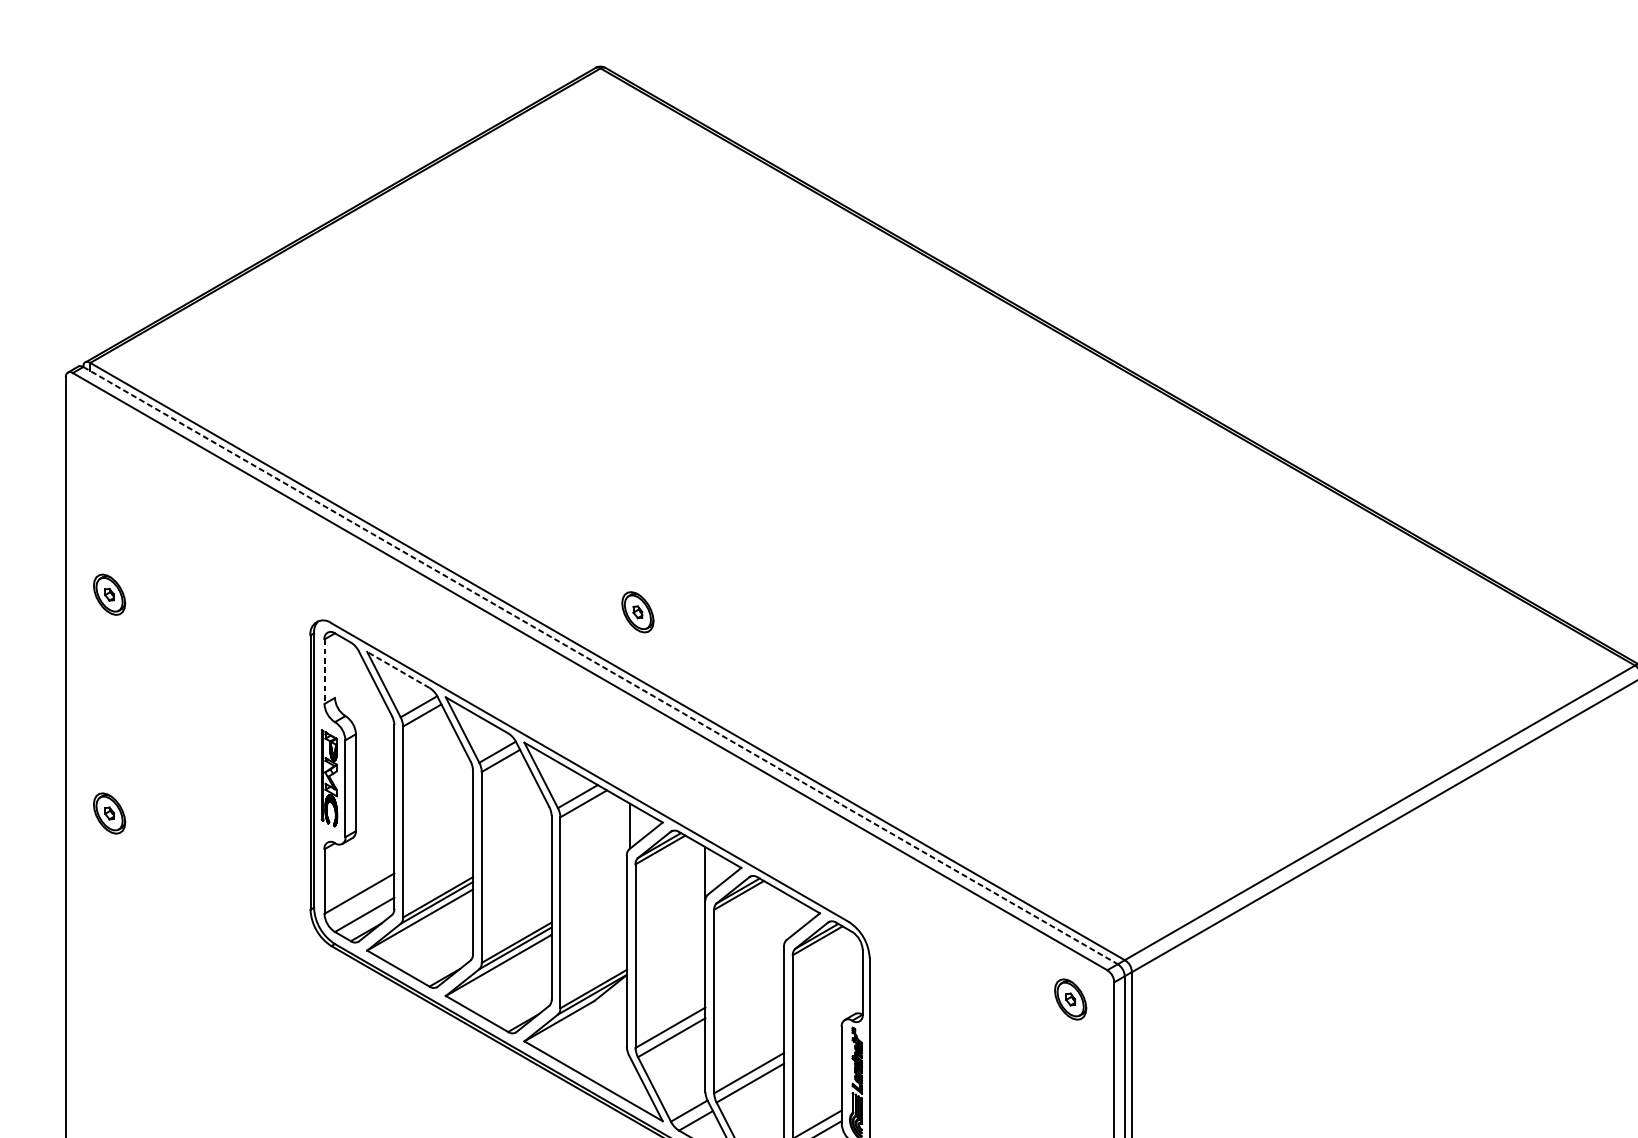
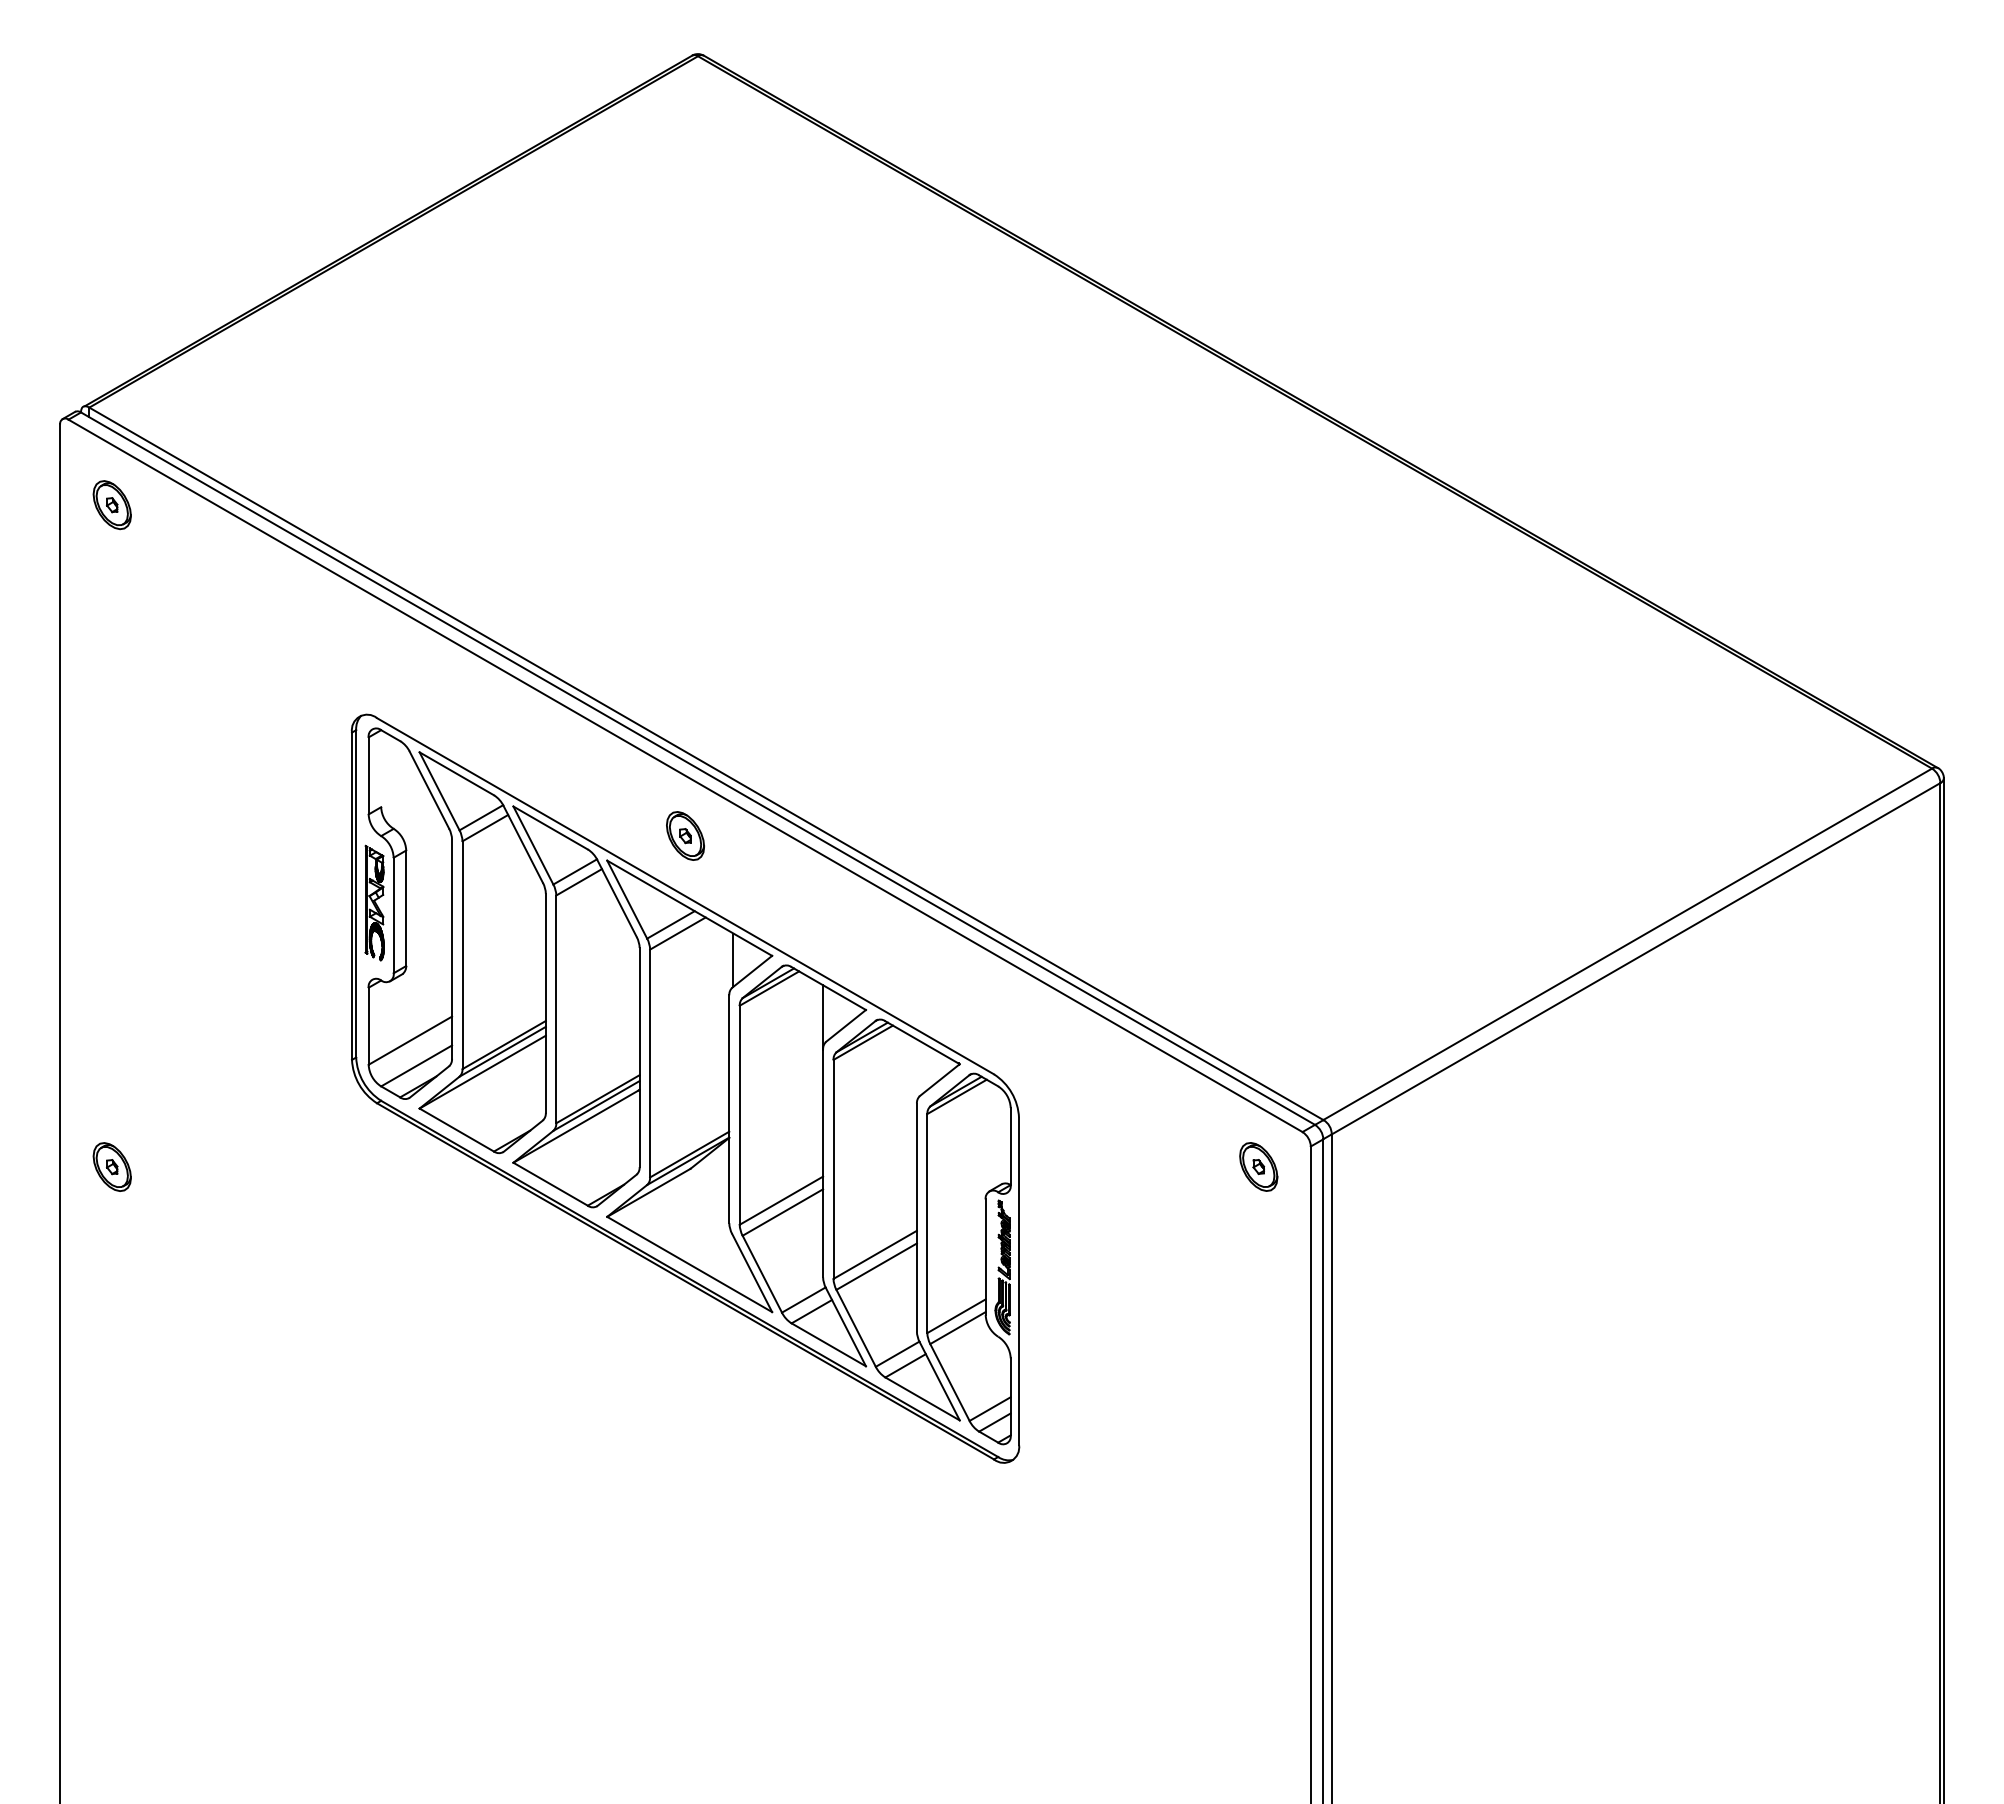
part: (108, 595) -> (111, 505), moved
part: (637, 611) -> (685, 835), moved
line: (600, 665) -> (698, 768), dashed -> solid
line: (398, 669) -> (456, 773), dashed -> solid
line: (324, 671) -> (368, 775), dashed -> solid
part: (108, 813) -> (111, 1166), moved

